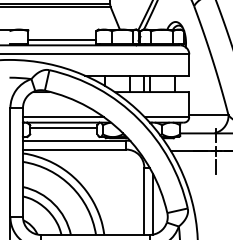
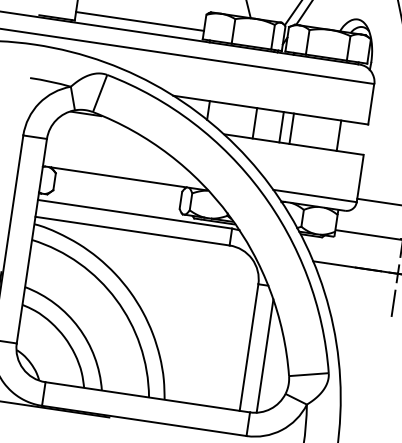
line: (63, 117) -> (120, 167), removed
line: (63, 128) -> (117, 188), removed

